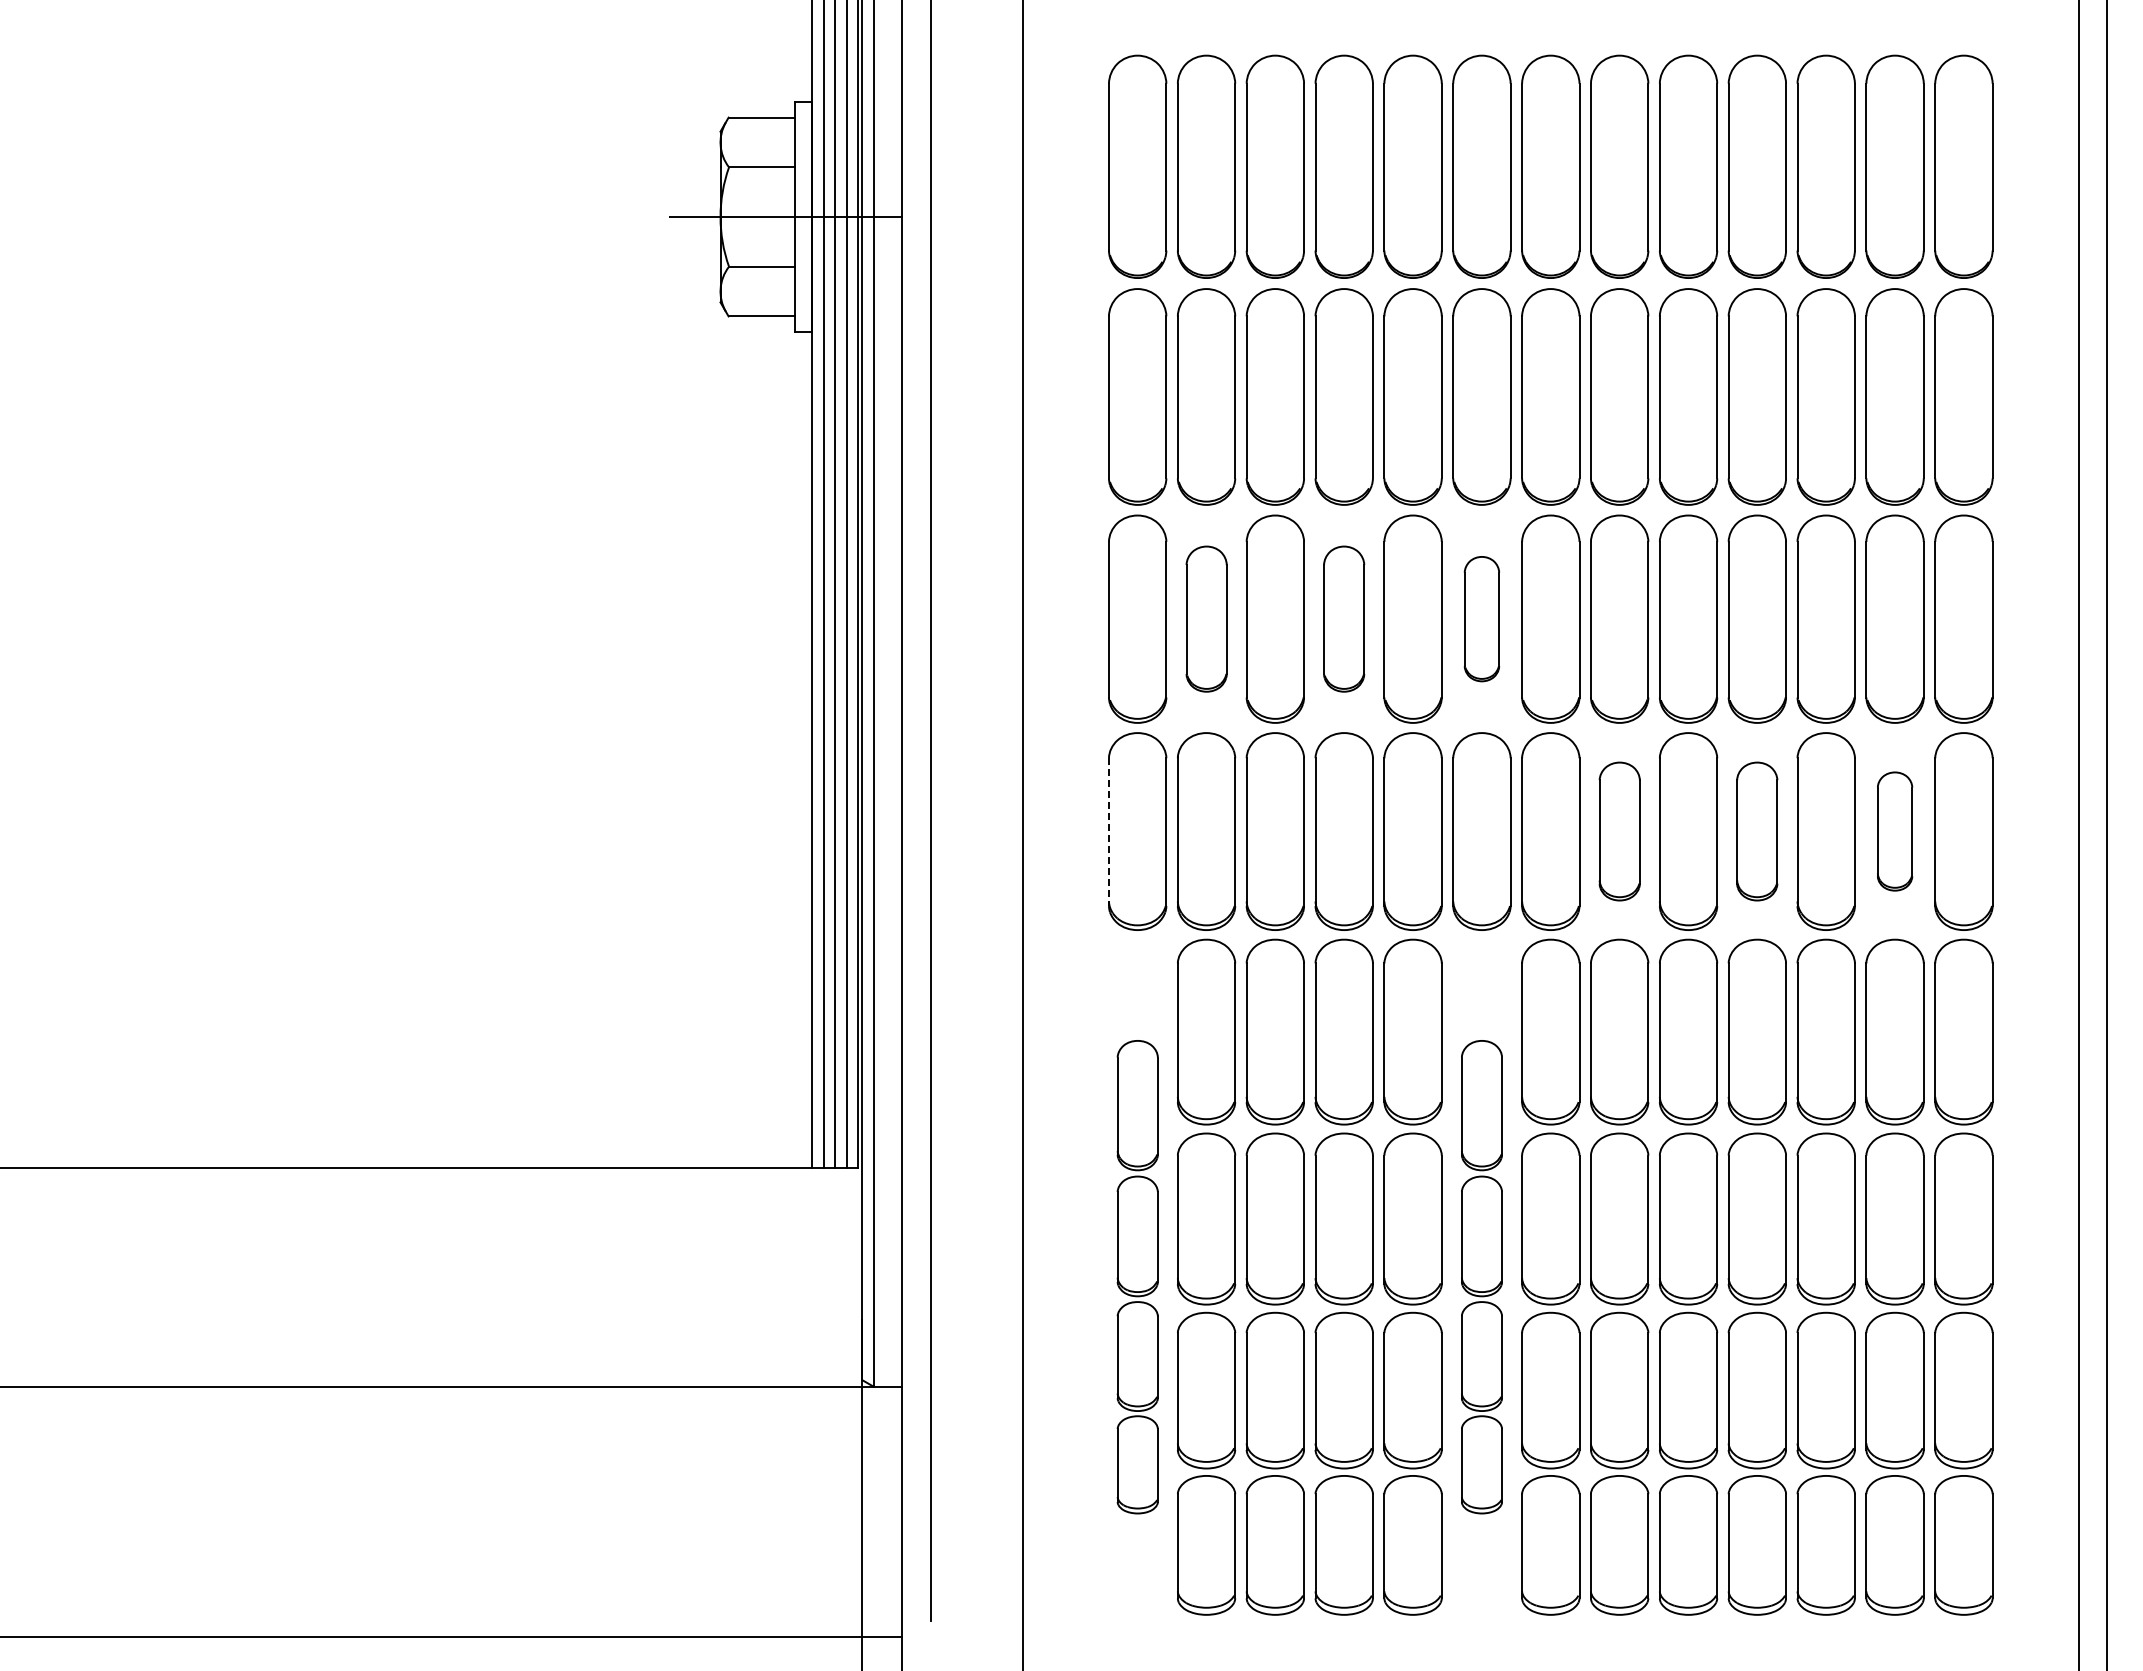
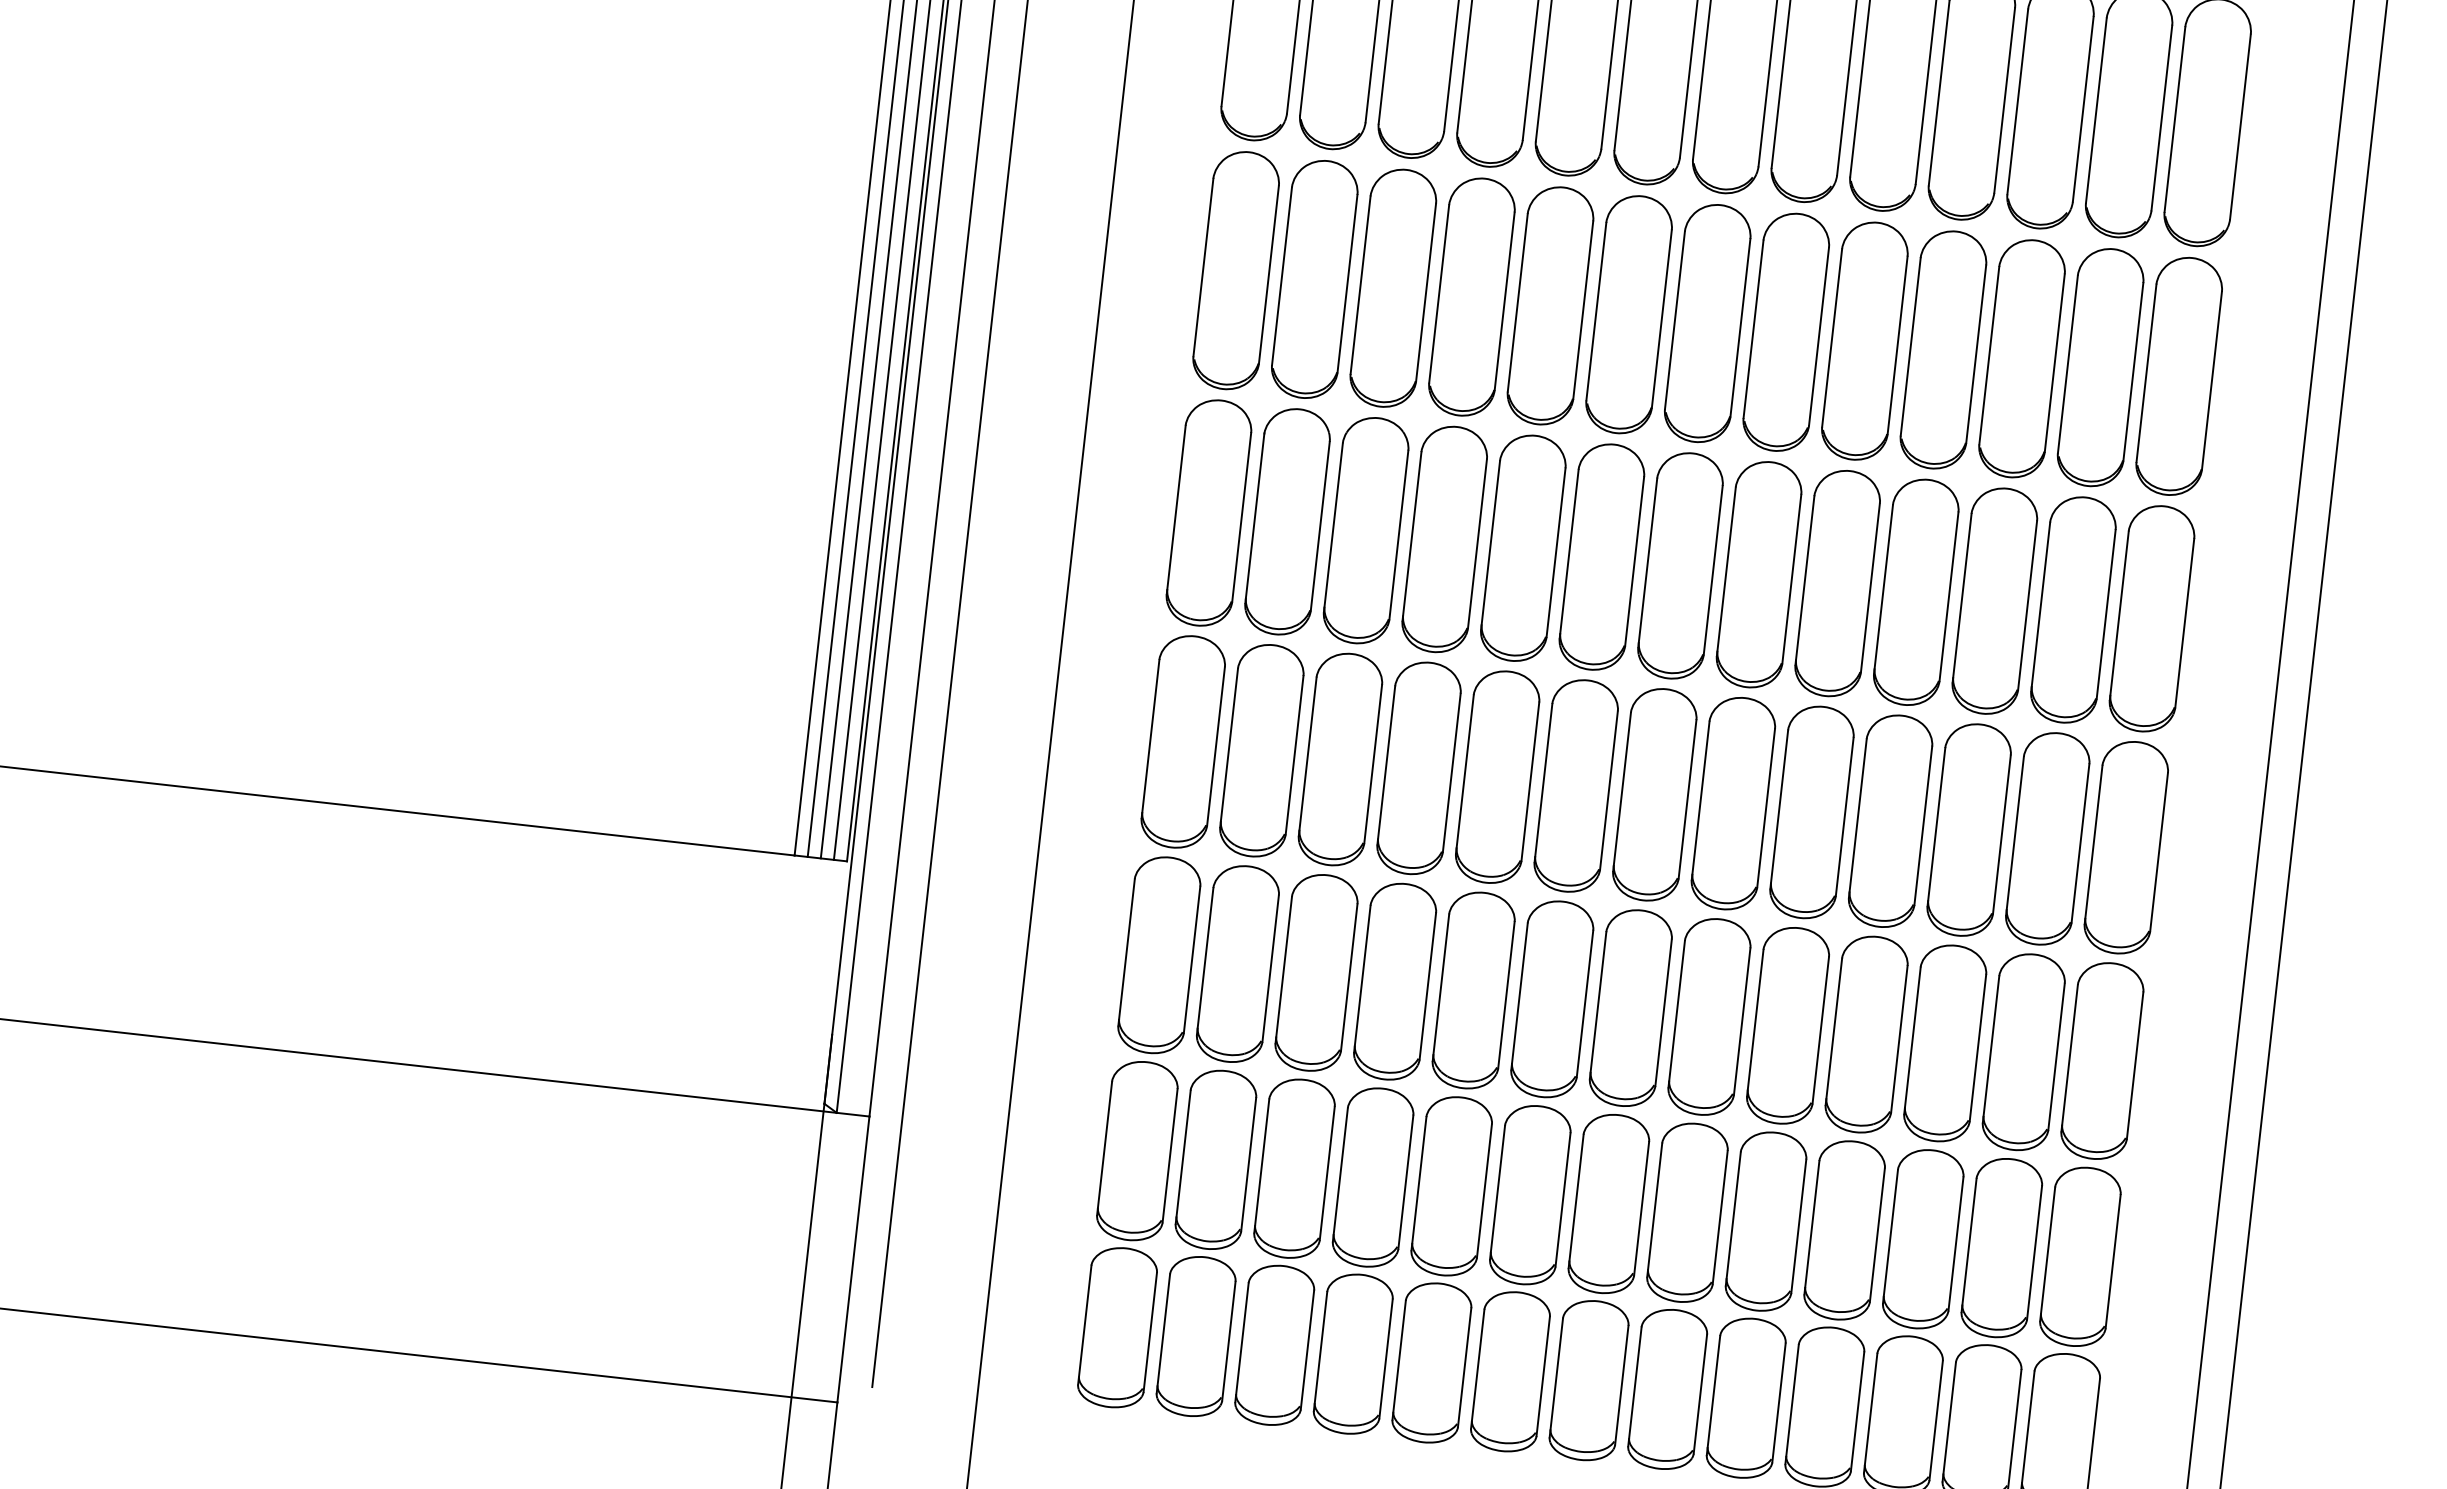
part: (1206, 618) -> (1314, 278), size x1.43
part: (1343, 618) -> (1471, 296), size x1.43
part: (1481, 618) -> (1628, 313), size x1.67
part: (1619, 831) -> (1758, 574), size x1.43
part: (1756, 831) -> (1915, 592), size x1.43
part: (1894, 831) -> (2072, 609), size x1.67
line: (1108, 832) -> (1175, 510), dashed -> solid
part: (1137, 1276) -> (1151, 1020), size x1.43
part: (1481, 1276) -> (1544, 1064), size x1.43

